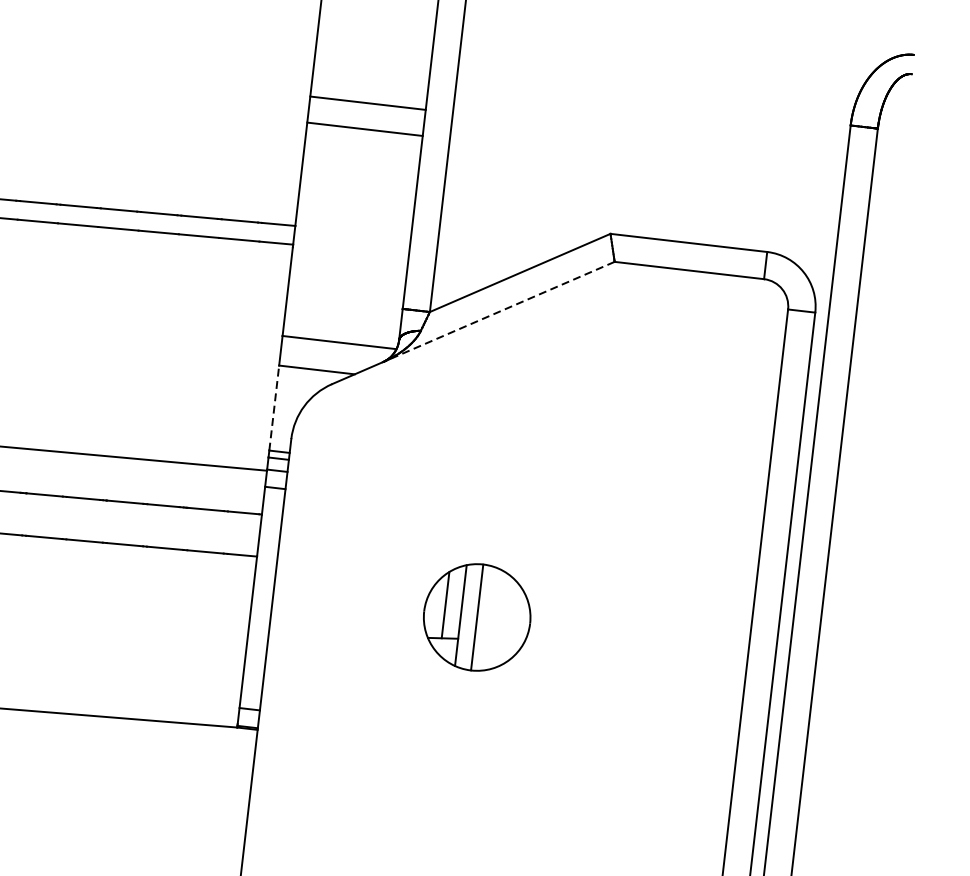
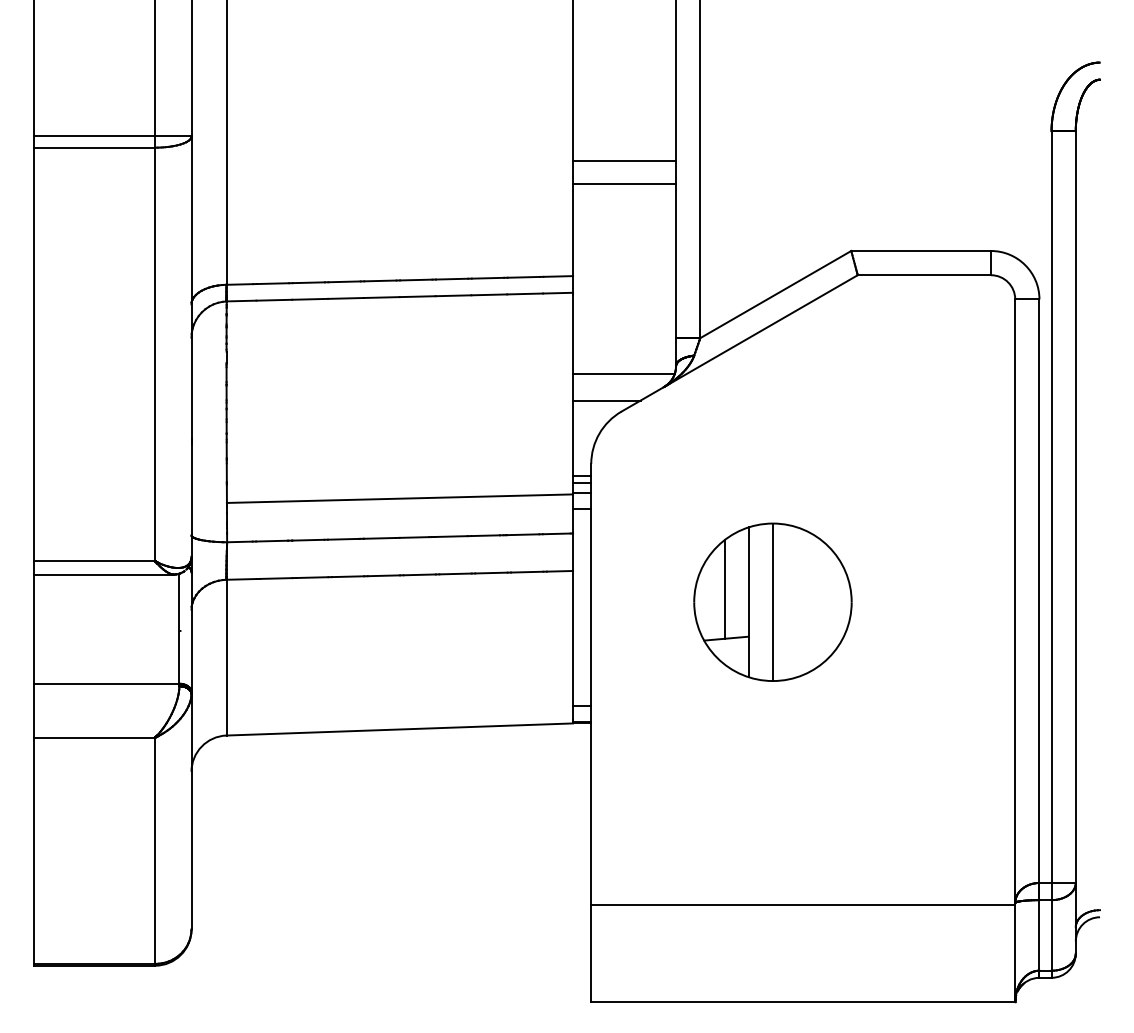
line: (498, 312) -> (760, 331), dashed -> solid
line: (274, 408) -> (573, 438), dashed -> solid
part: (476, 616) -> (772, 601), size x1.67

